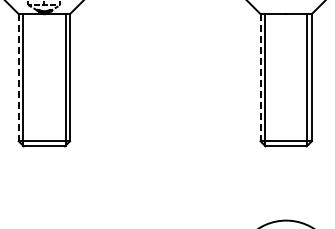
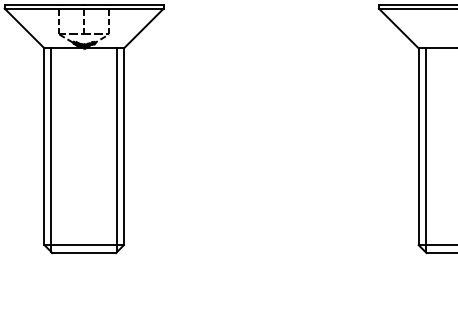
line: (18, 77) -> (44, 146), dashed -> solid
line: (260, 77) -> (418, 146), dashed -> solid

